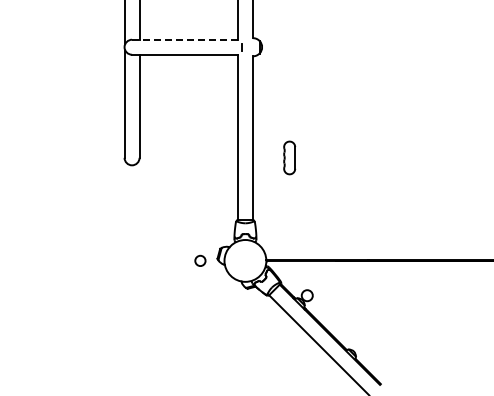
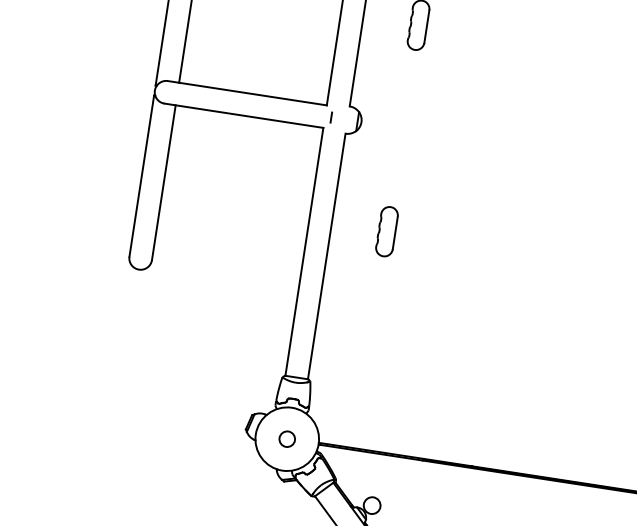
line: (185, 39) -> (248, 92), dashed -> solid
part: (289, 157) -> (386, 230), moved
circle: (200, 260) -> (287, 438), moved

